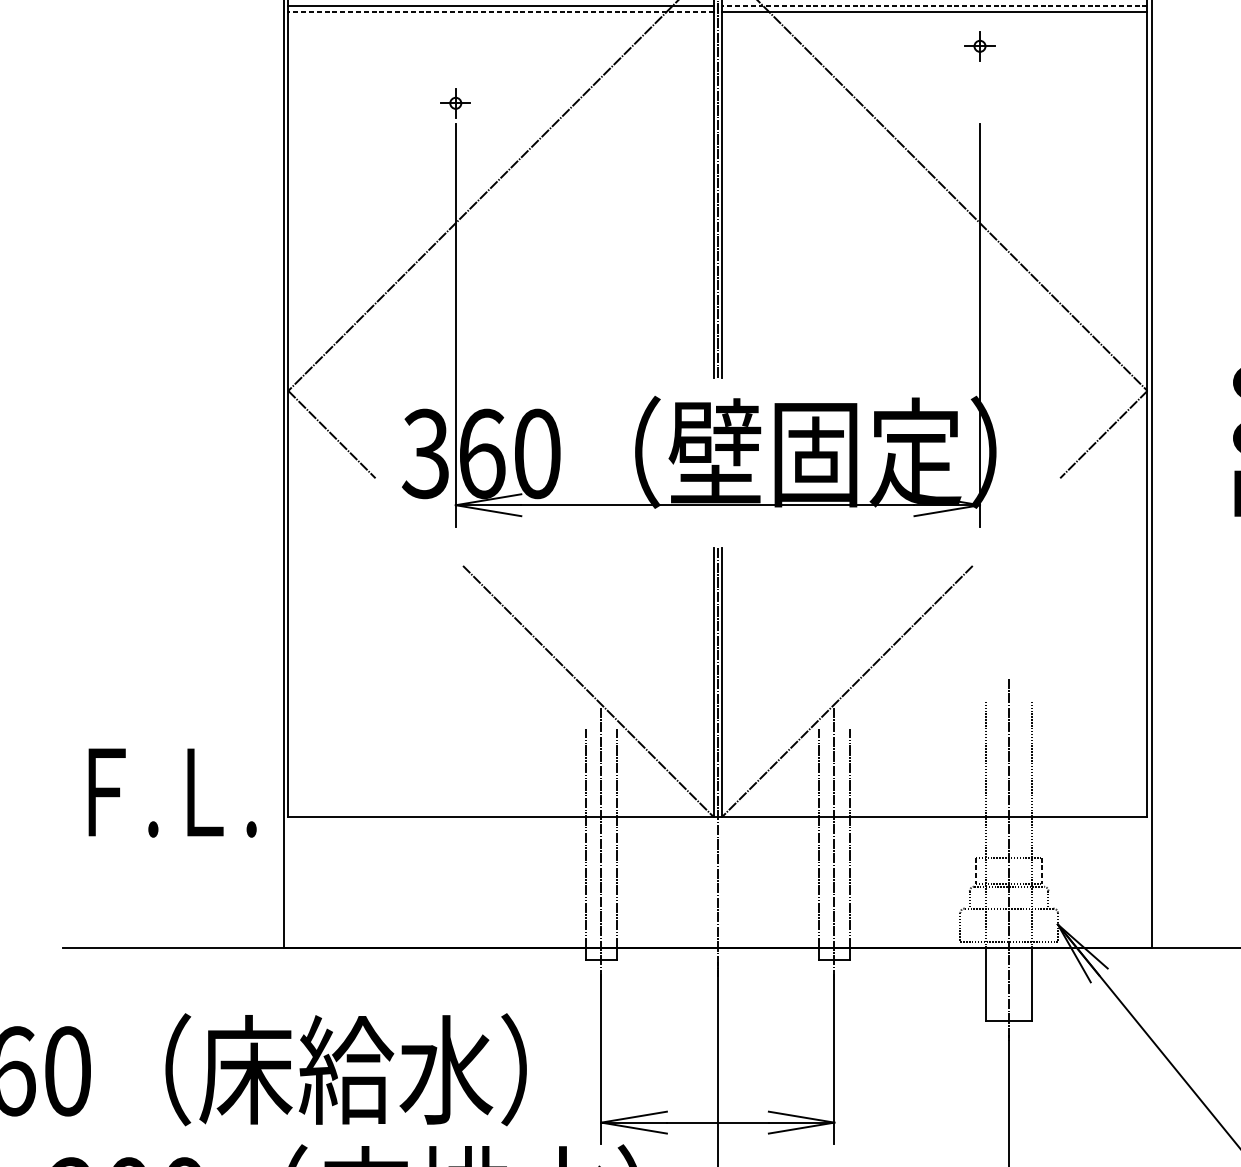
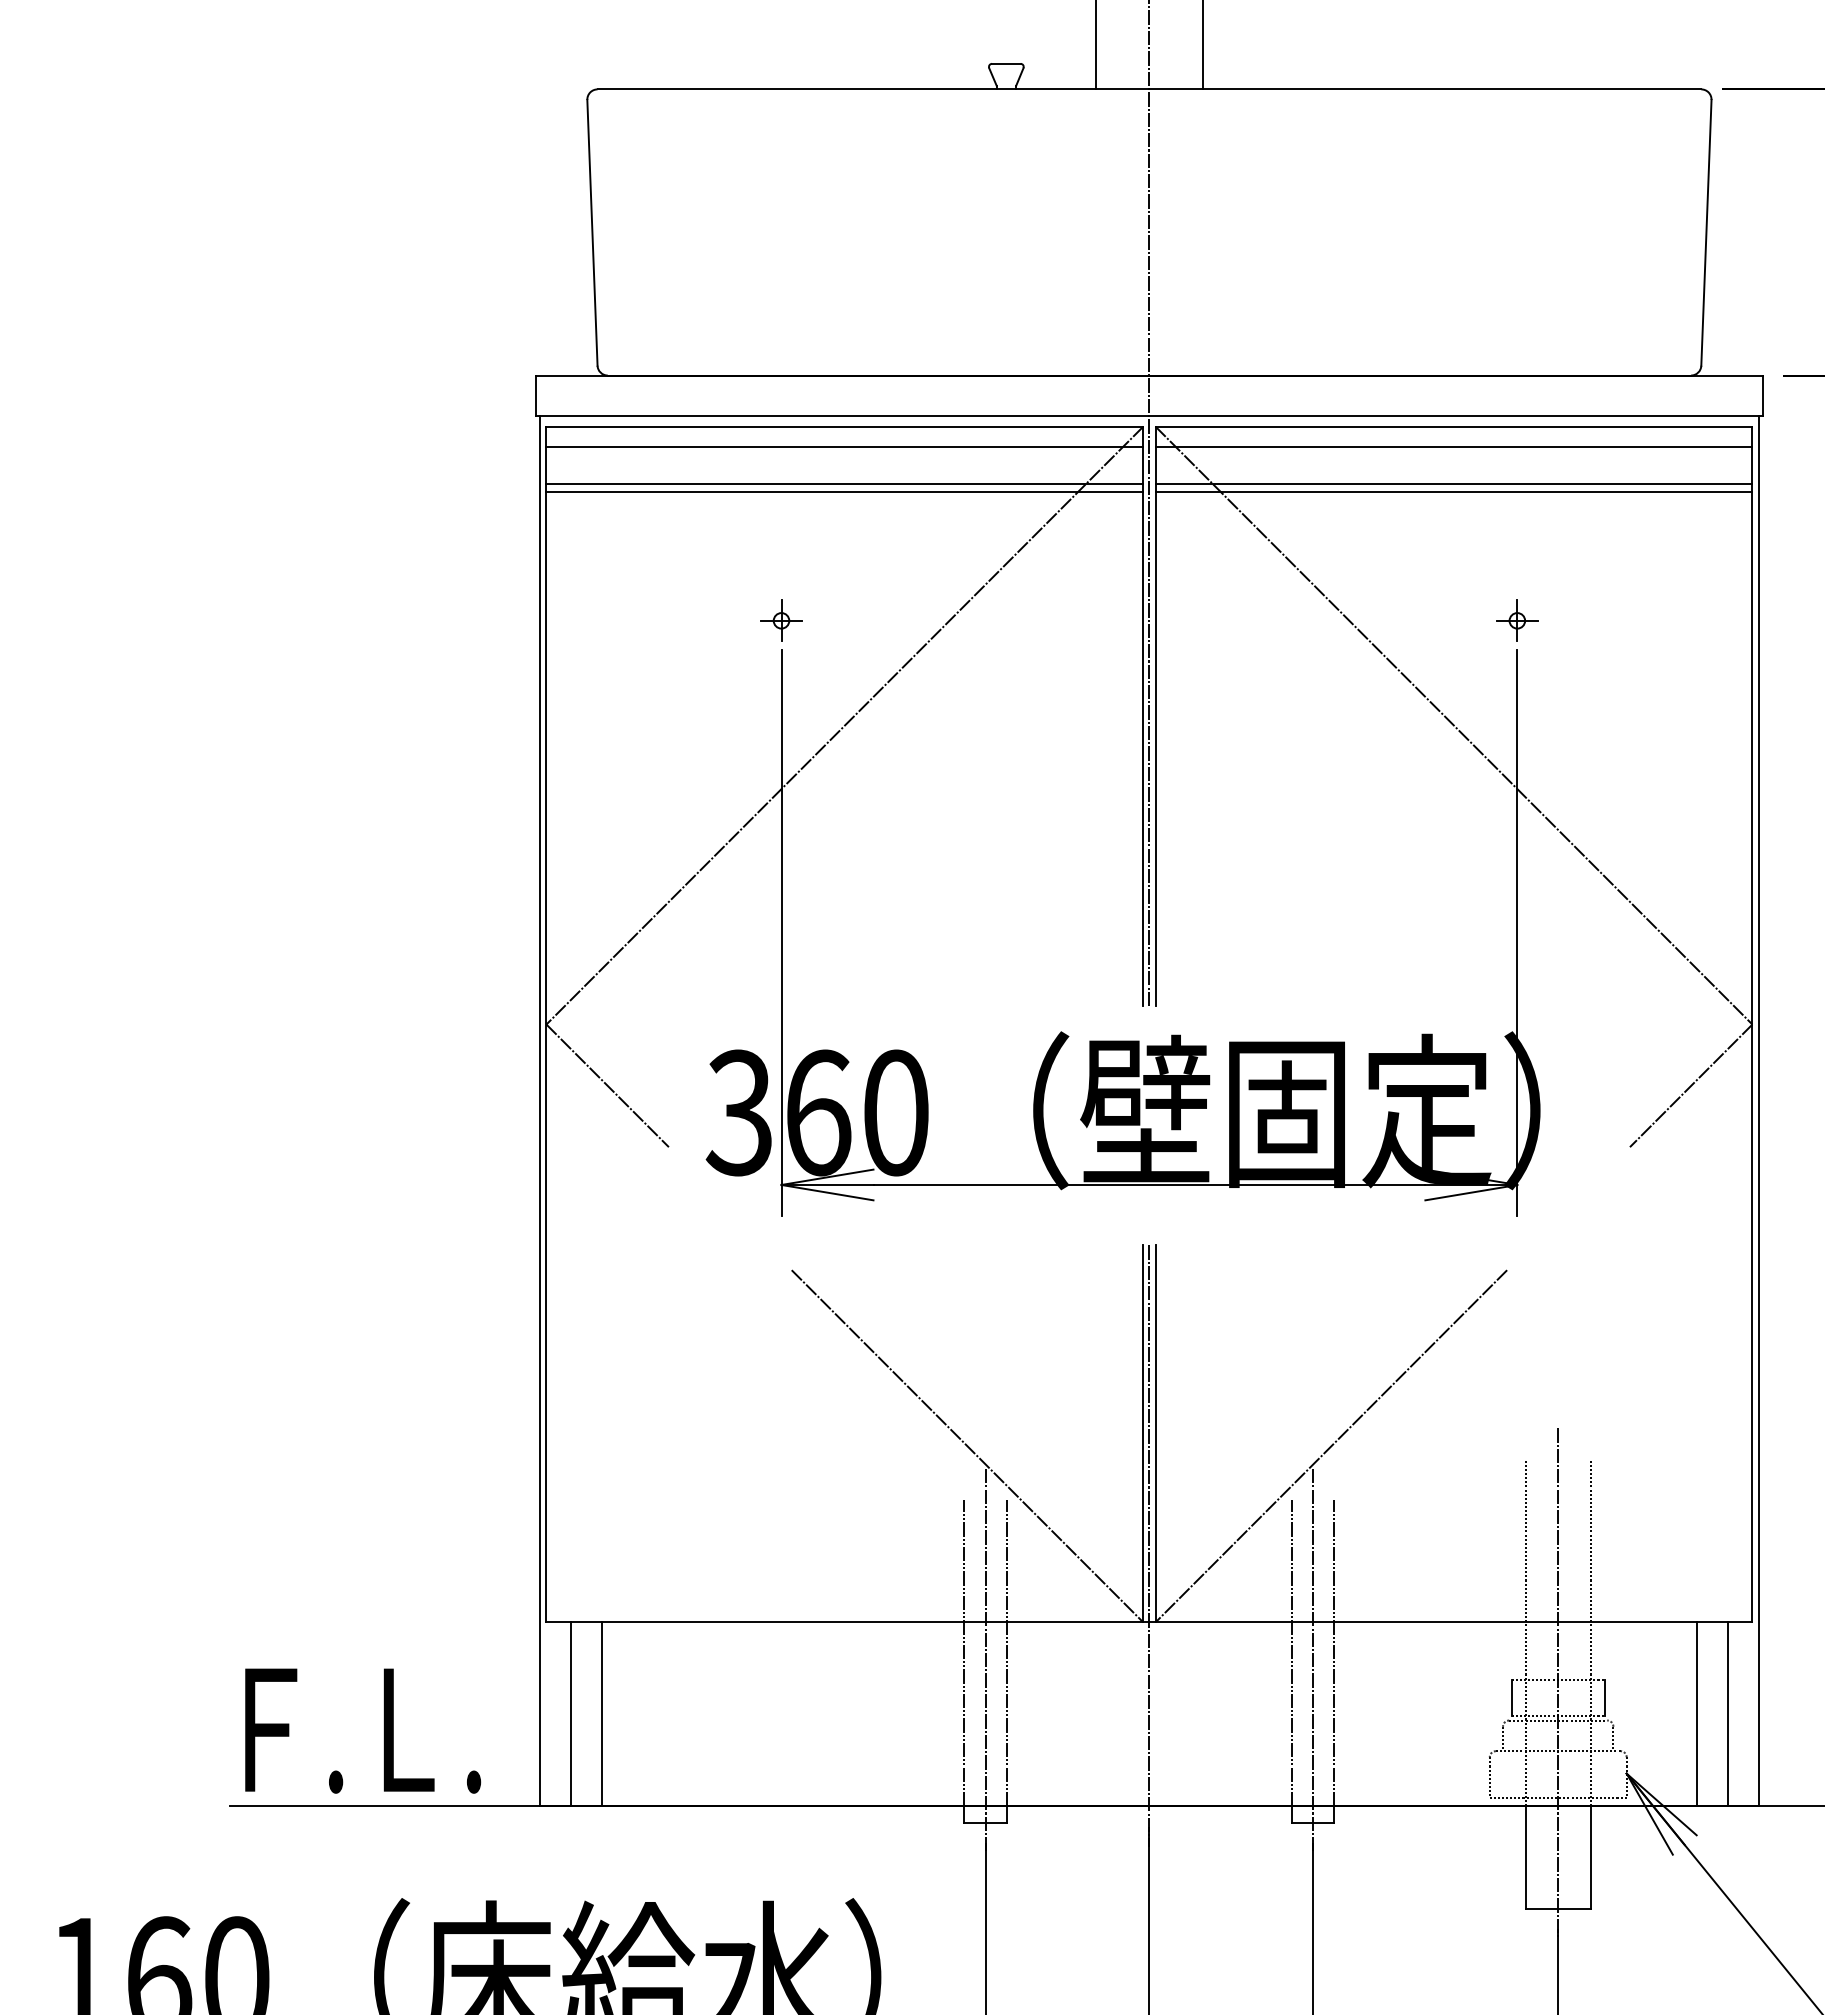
line: (934, 5) -> (1453, 483), dashed -> solid
line: (500, 11) -> (844, 492), dashed -> solid
part: (980, 46) -> (1517, 620), moved
text: (172, 792) -> (363, 1730), moved
line: (975, 871) -> (1511, 1698), dashed -> solid
line: (1042, 871) -> (1604, 1698), dashed -> solid
line: (305, 882) -> (570, 1714), added
line: (327, 882) -> (601, 1714), added
line: (1108, 882) -> (1697, 1714), added
line: (1129, 882) -> (1727, 1714), added

